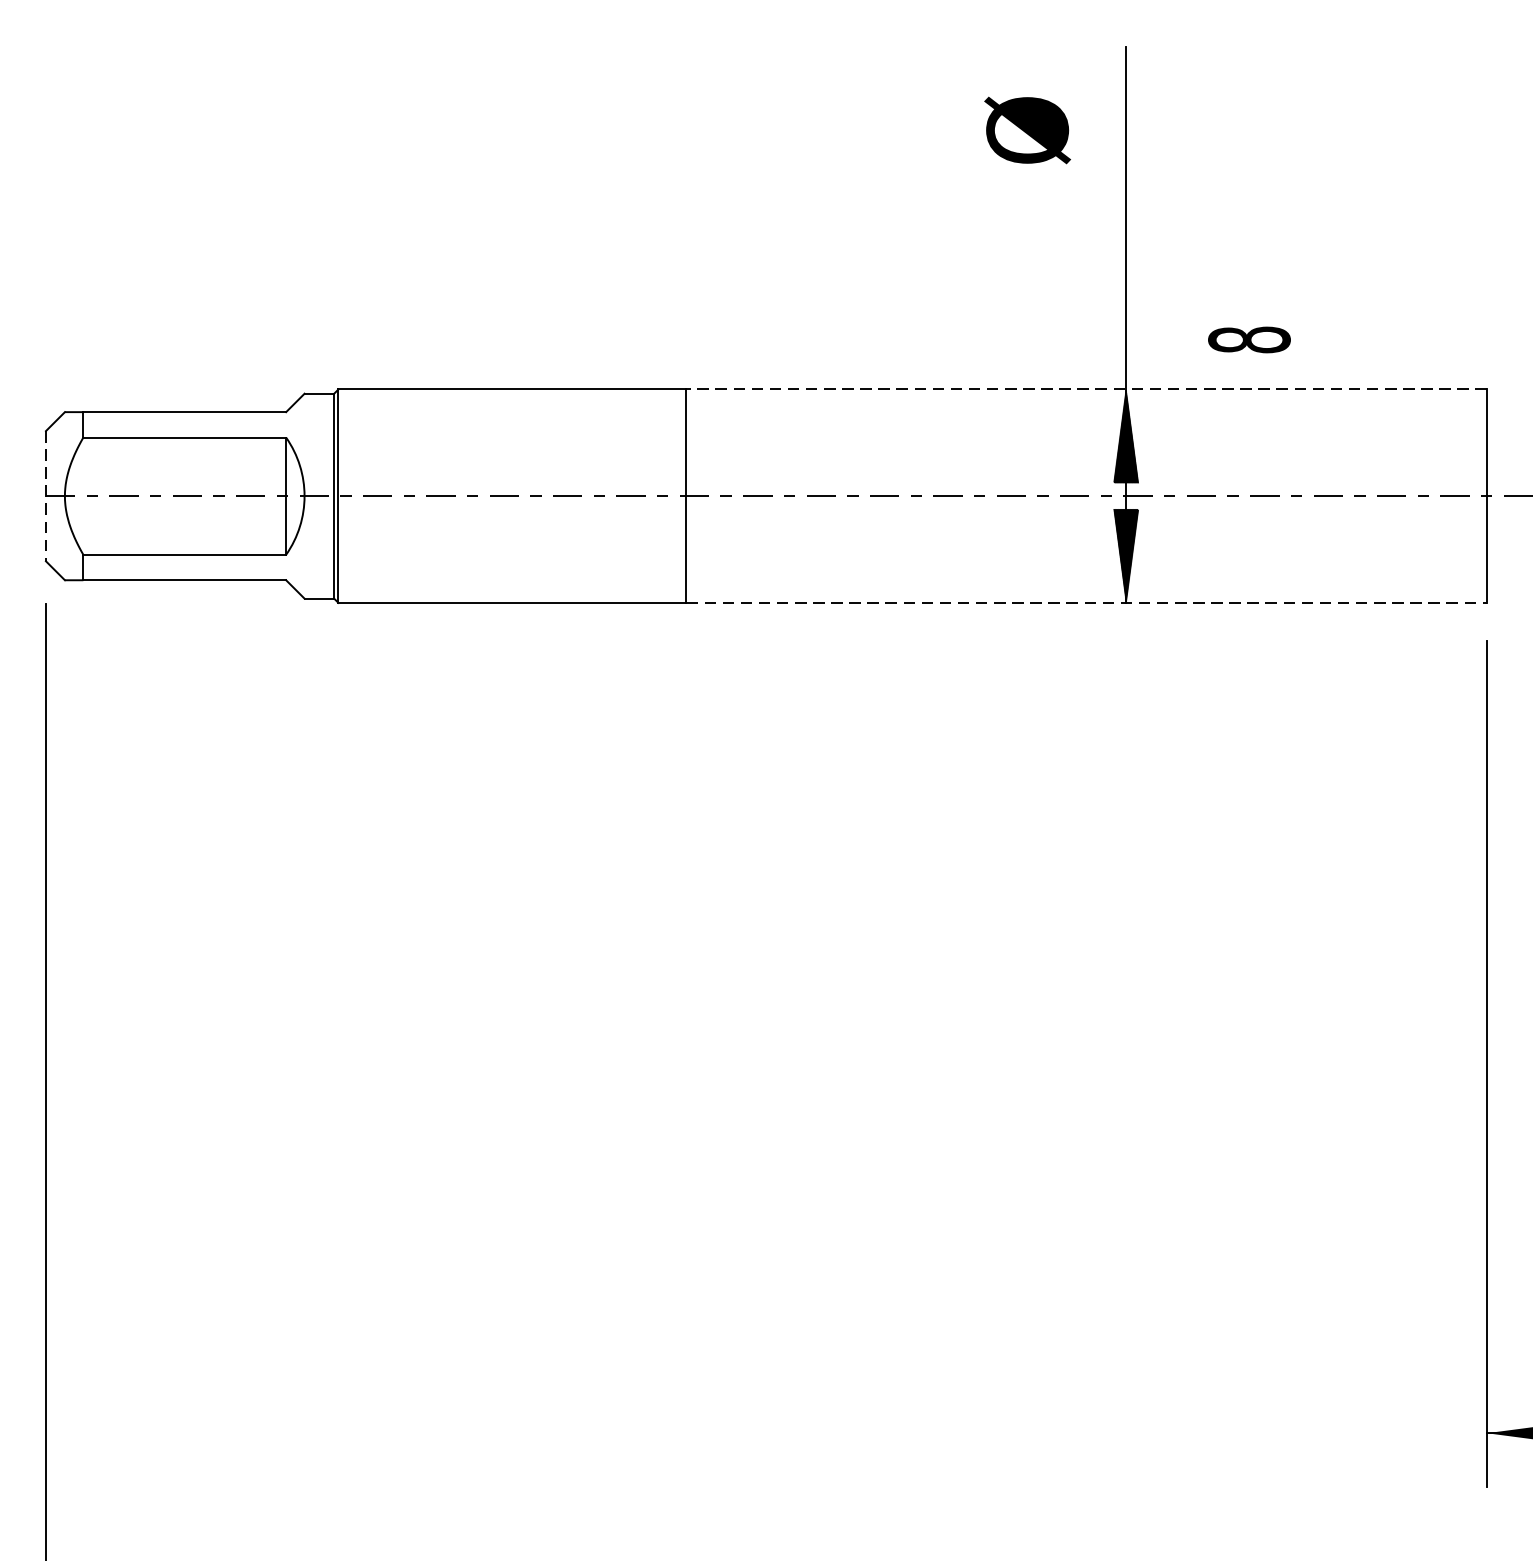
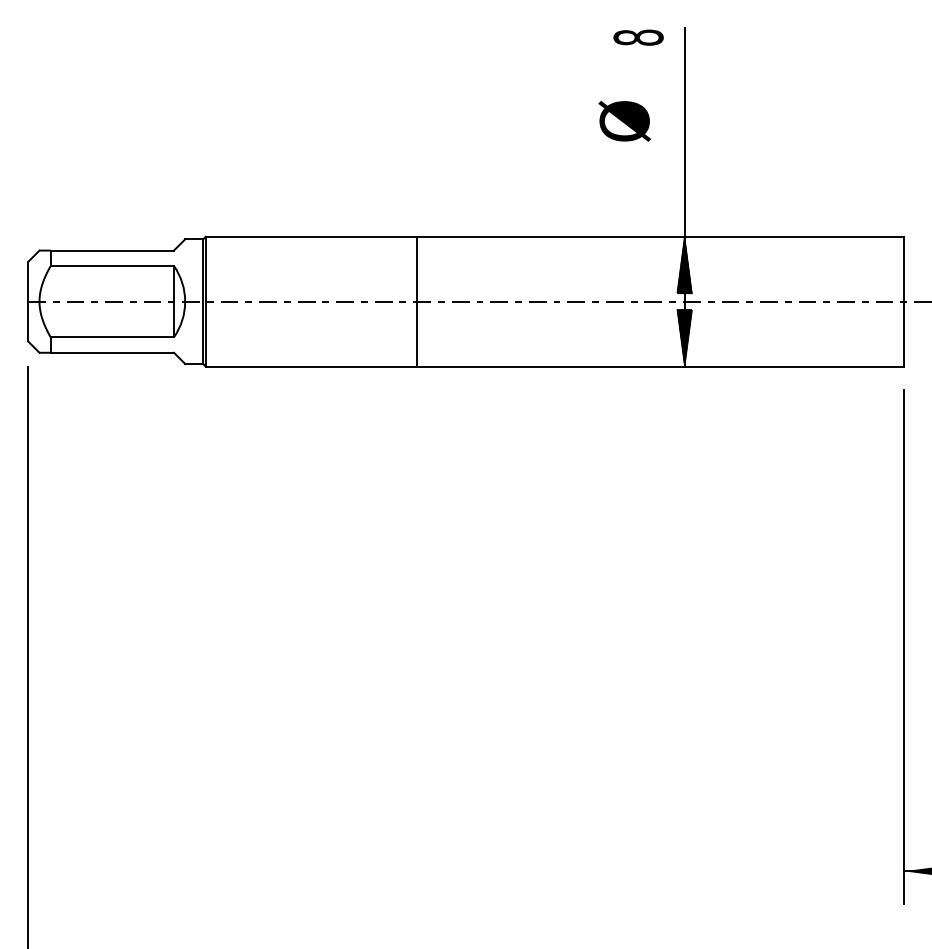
text: (1027, 130) -> (624, 121), moved
text: (1249, 339) -> (638, 37), moved
line: (1086, 388) -> (660, 236), dashed -> solid
line: (46, 495) -> (28, 301), dashed -> solid
line: (1088, 602) -> (661, 366), dashed -> solid

